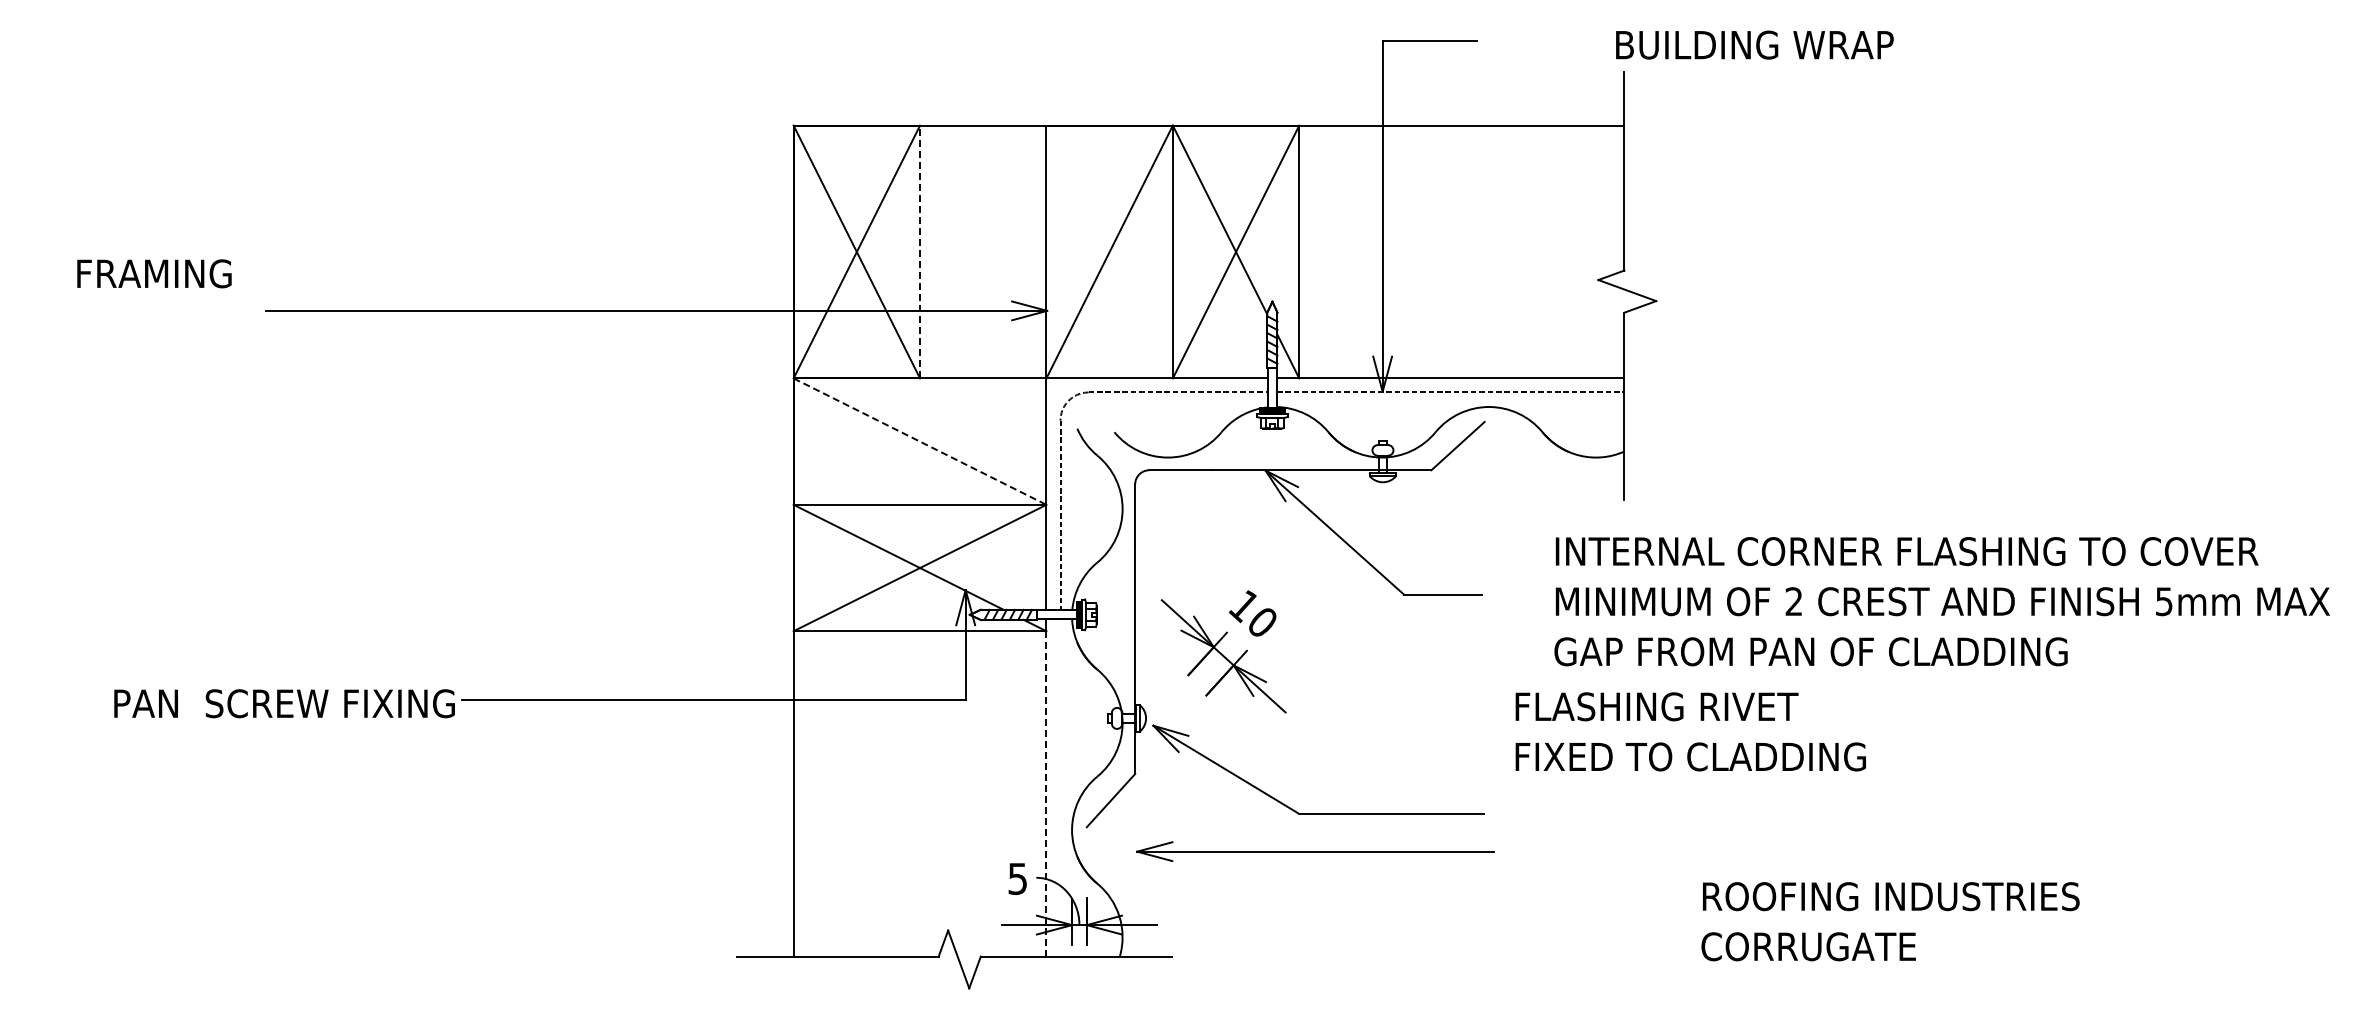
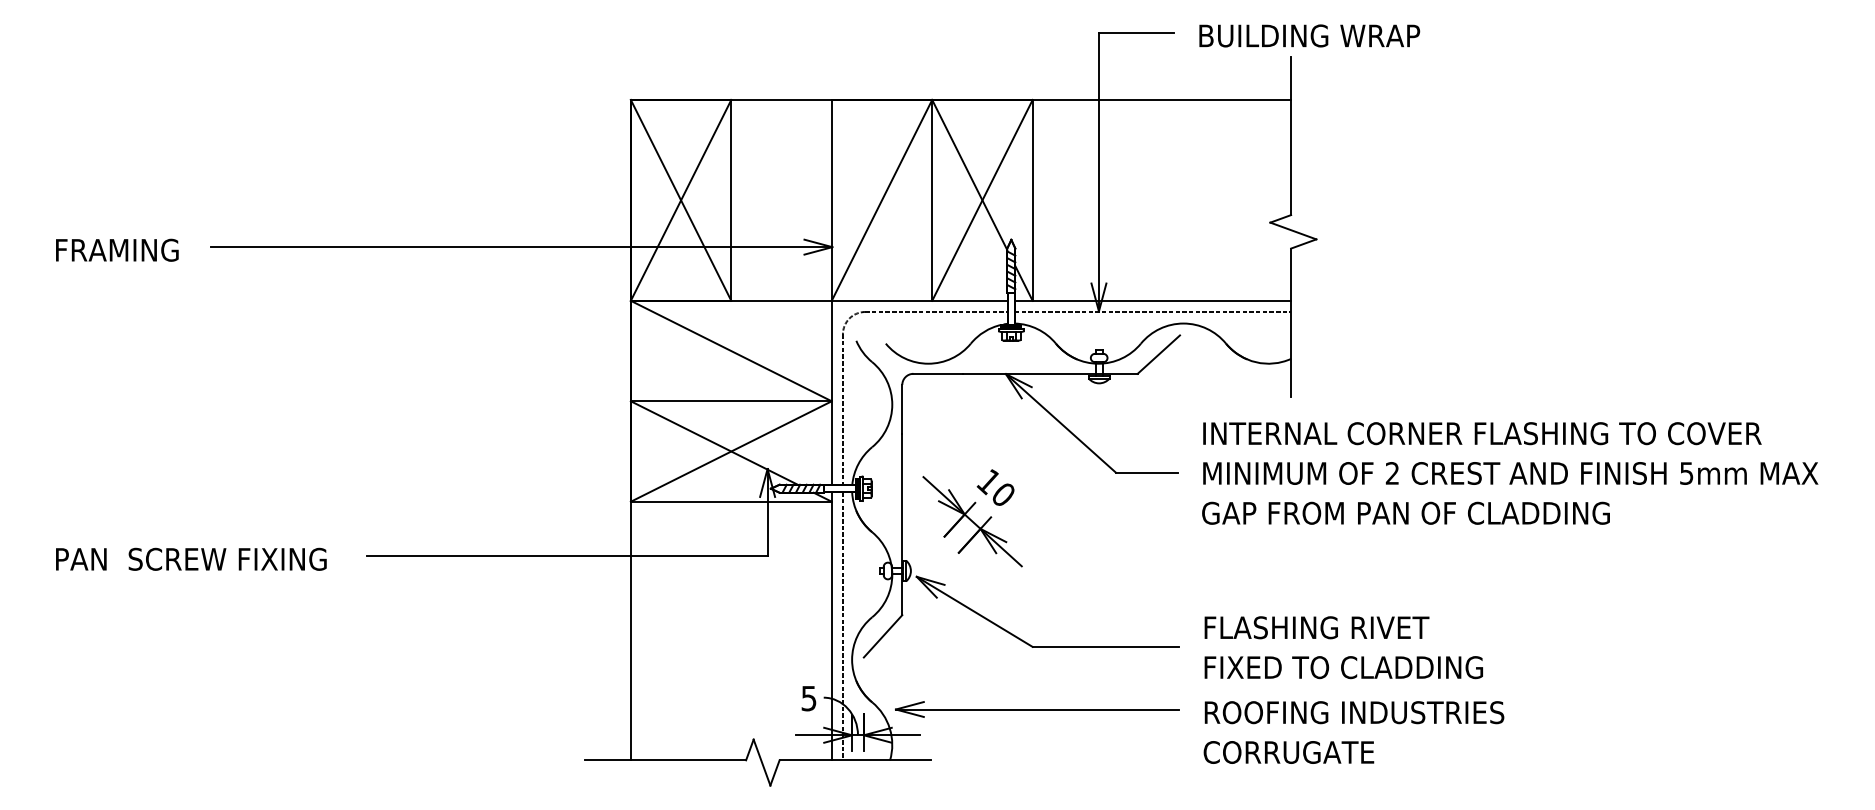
text: (1754, 44) -> (1309, 35), moved
line: (920, 251) -> (731, 199), dashed -> solid
text: (154, 273) -> (117, 250), moved
line: (920, 441) -> (731, 350), dashed -> solid
text: (1941, 601) -> (1509, 473), moved
text: (284, 703) -> (191, 559), moved
text: (1690, 731) -> (1343, 647), moved
line: (1060, 787) -> (842, 625), added
line: (1046, 793) -> (831, 630), dashed -> solid
part: (1315, 851) -> (1037, 709), moved
text: (1890, 921) -> (1353, 732), moved

